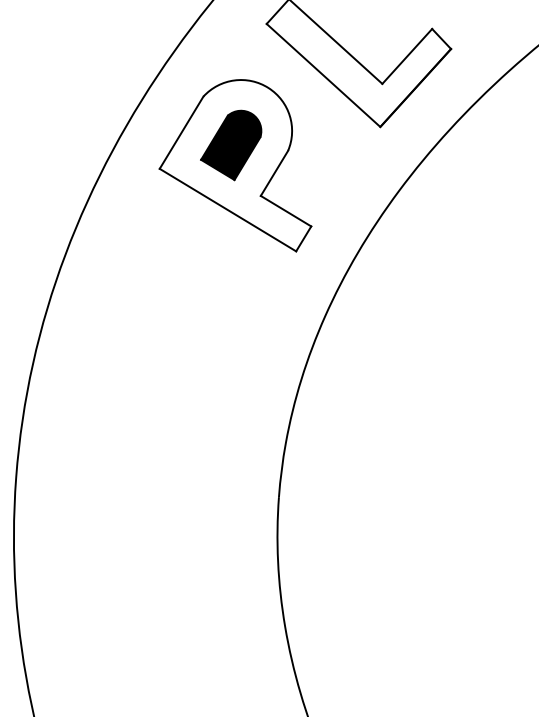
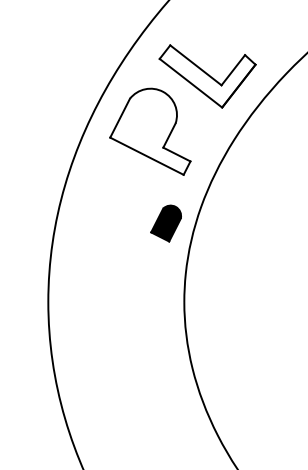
part: (230, 144) -> (165, 223), moved

